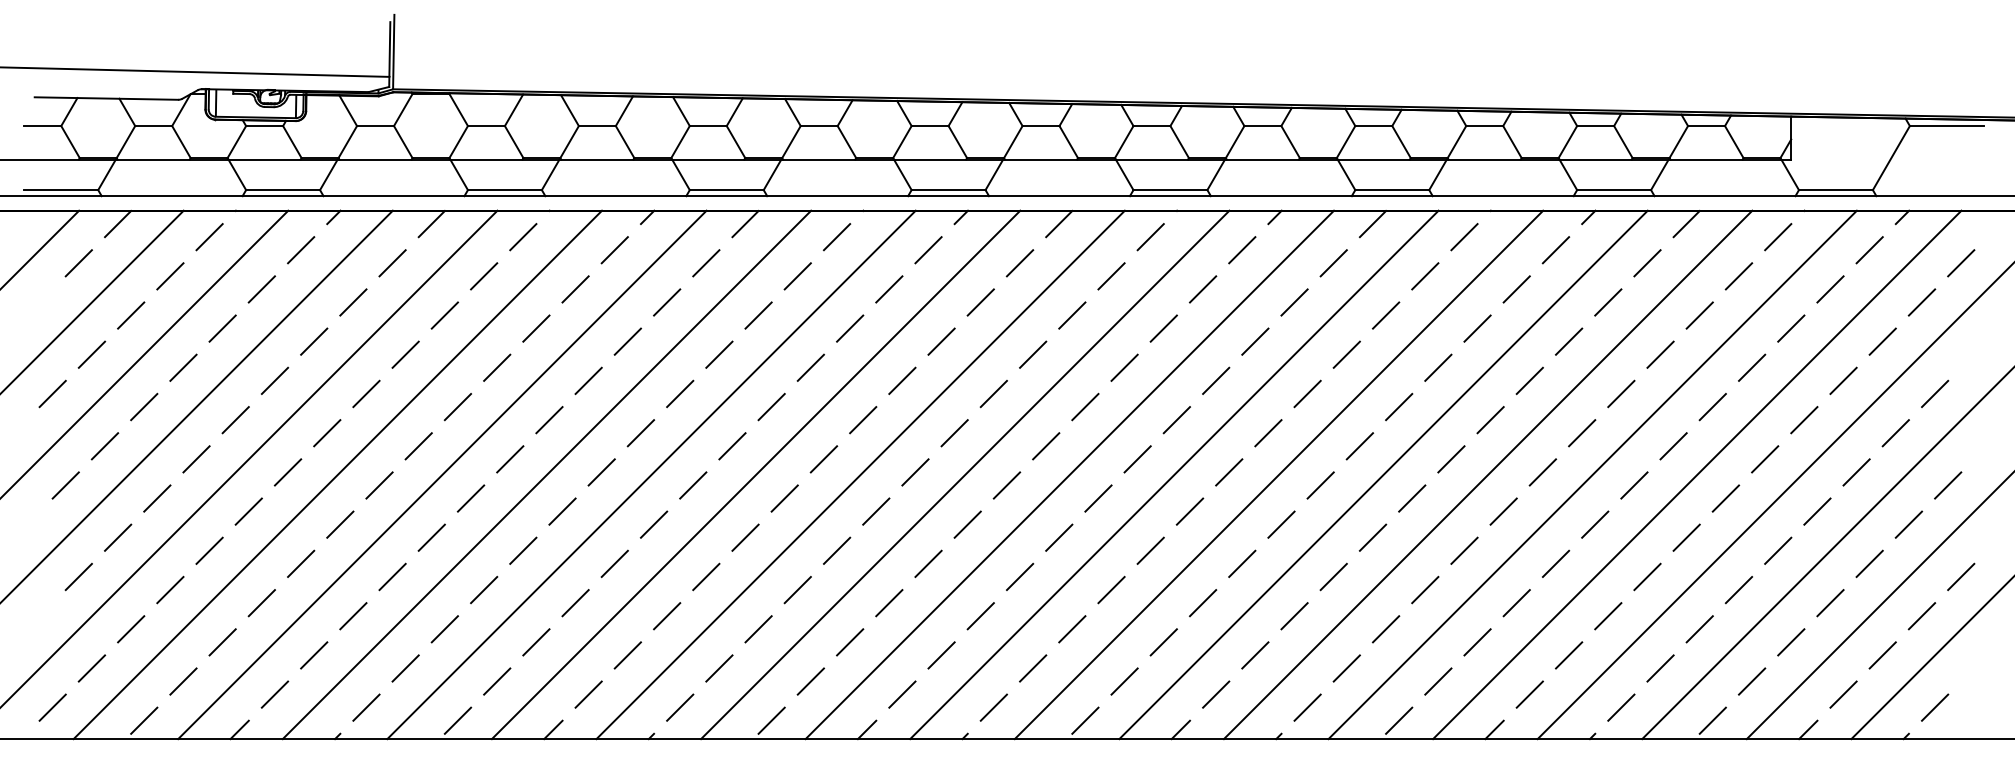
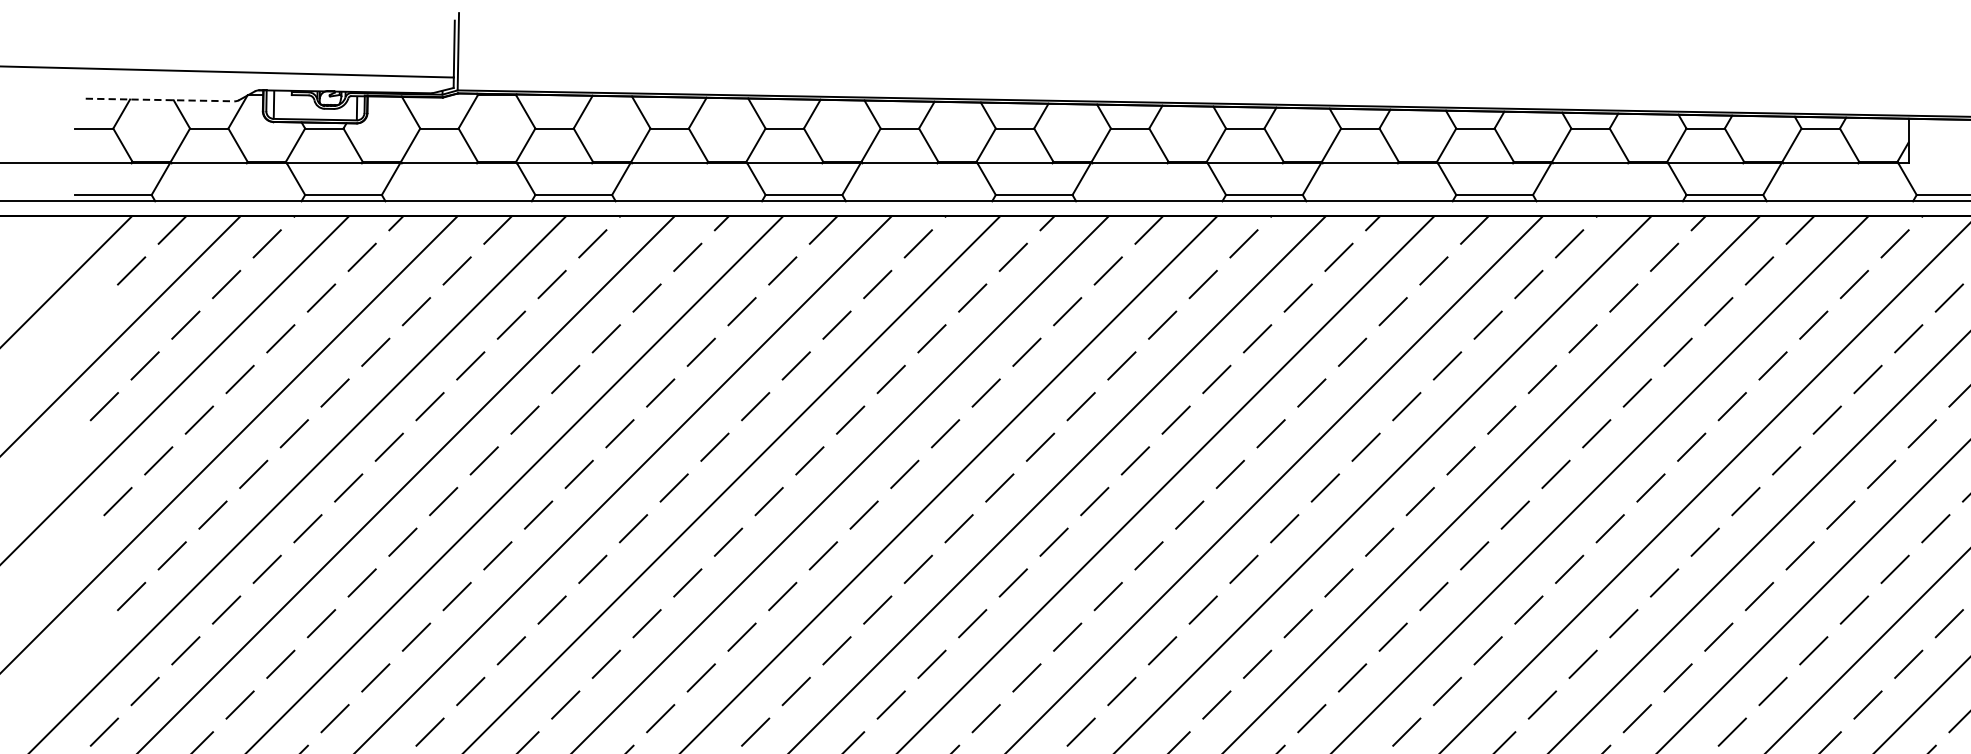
line: (106, 98) -> (160, 99), solid -> dashed

